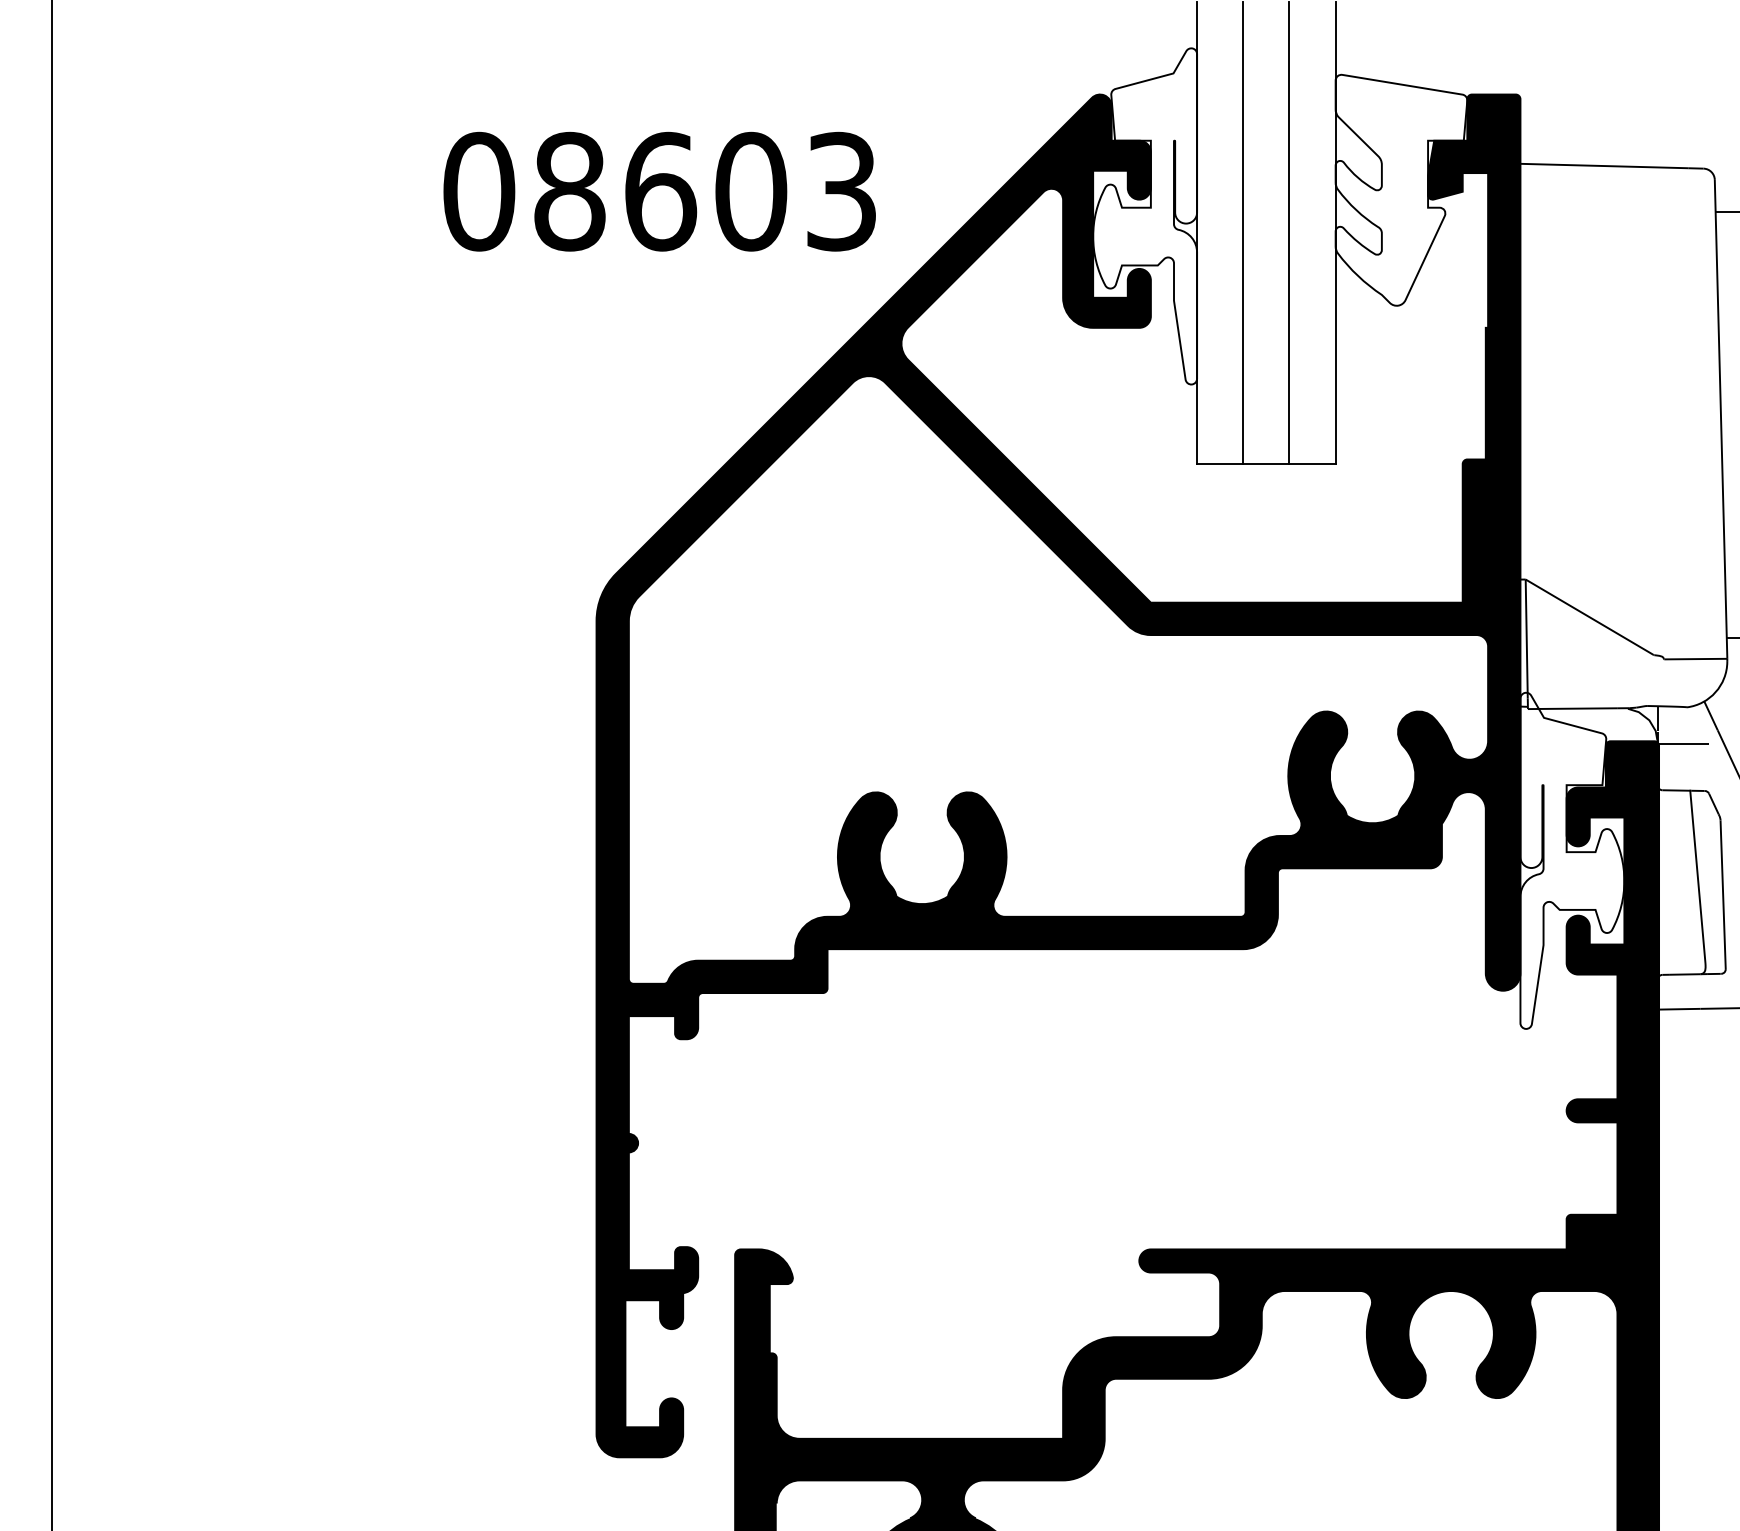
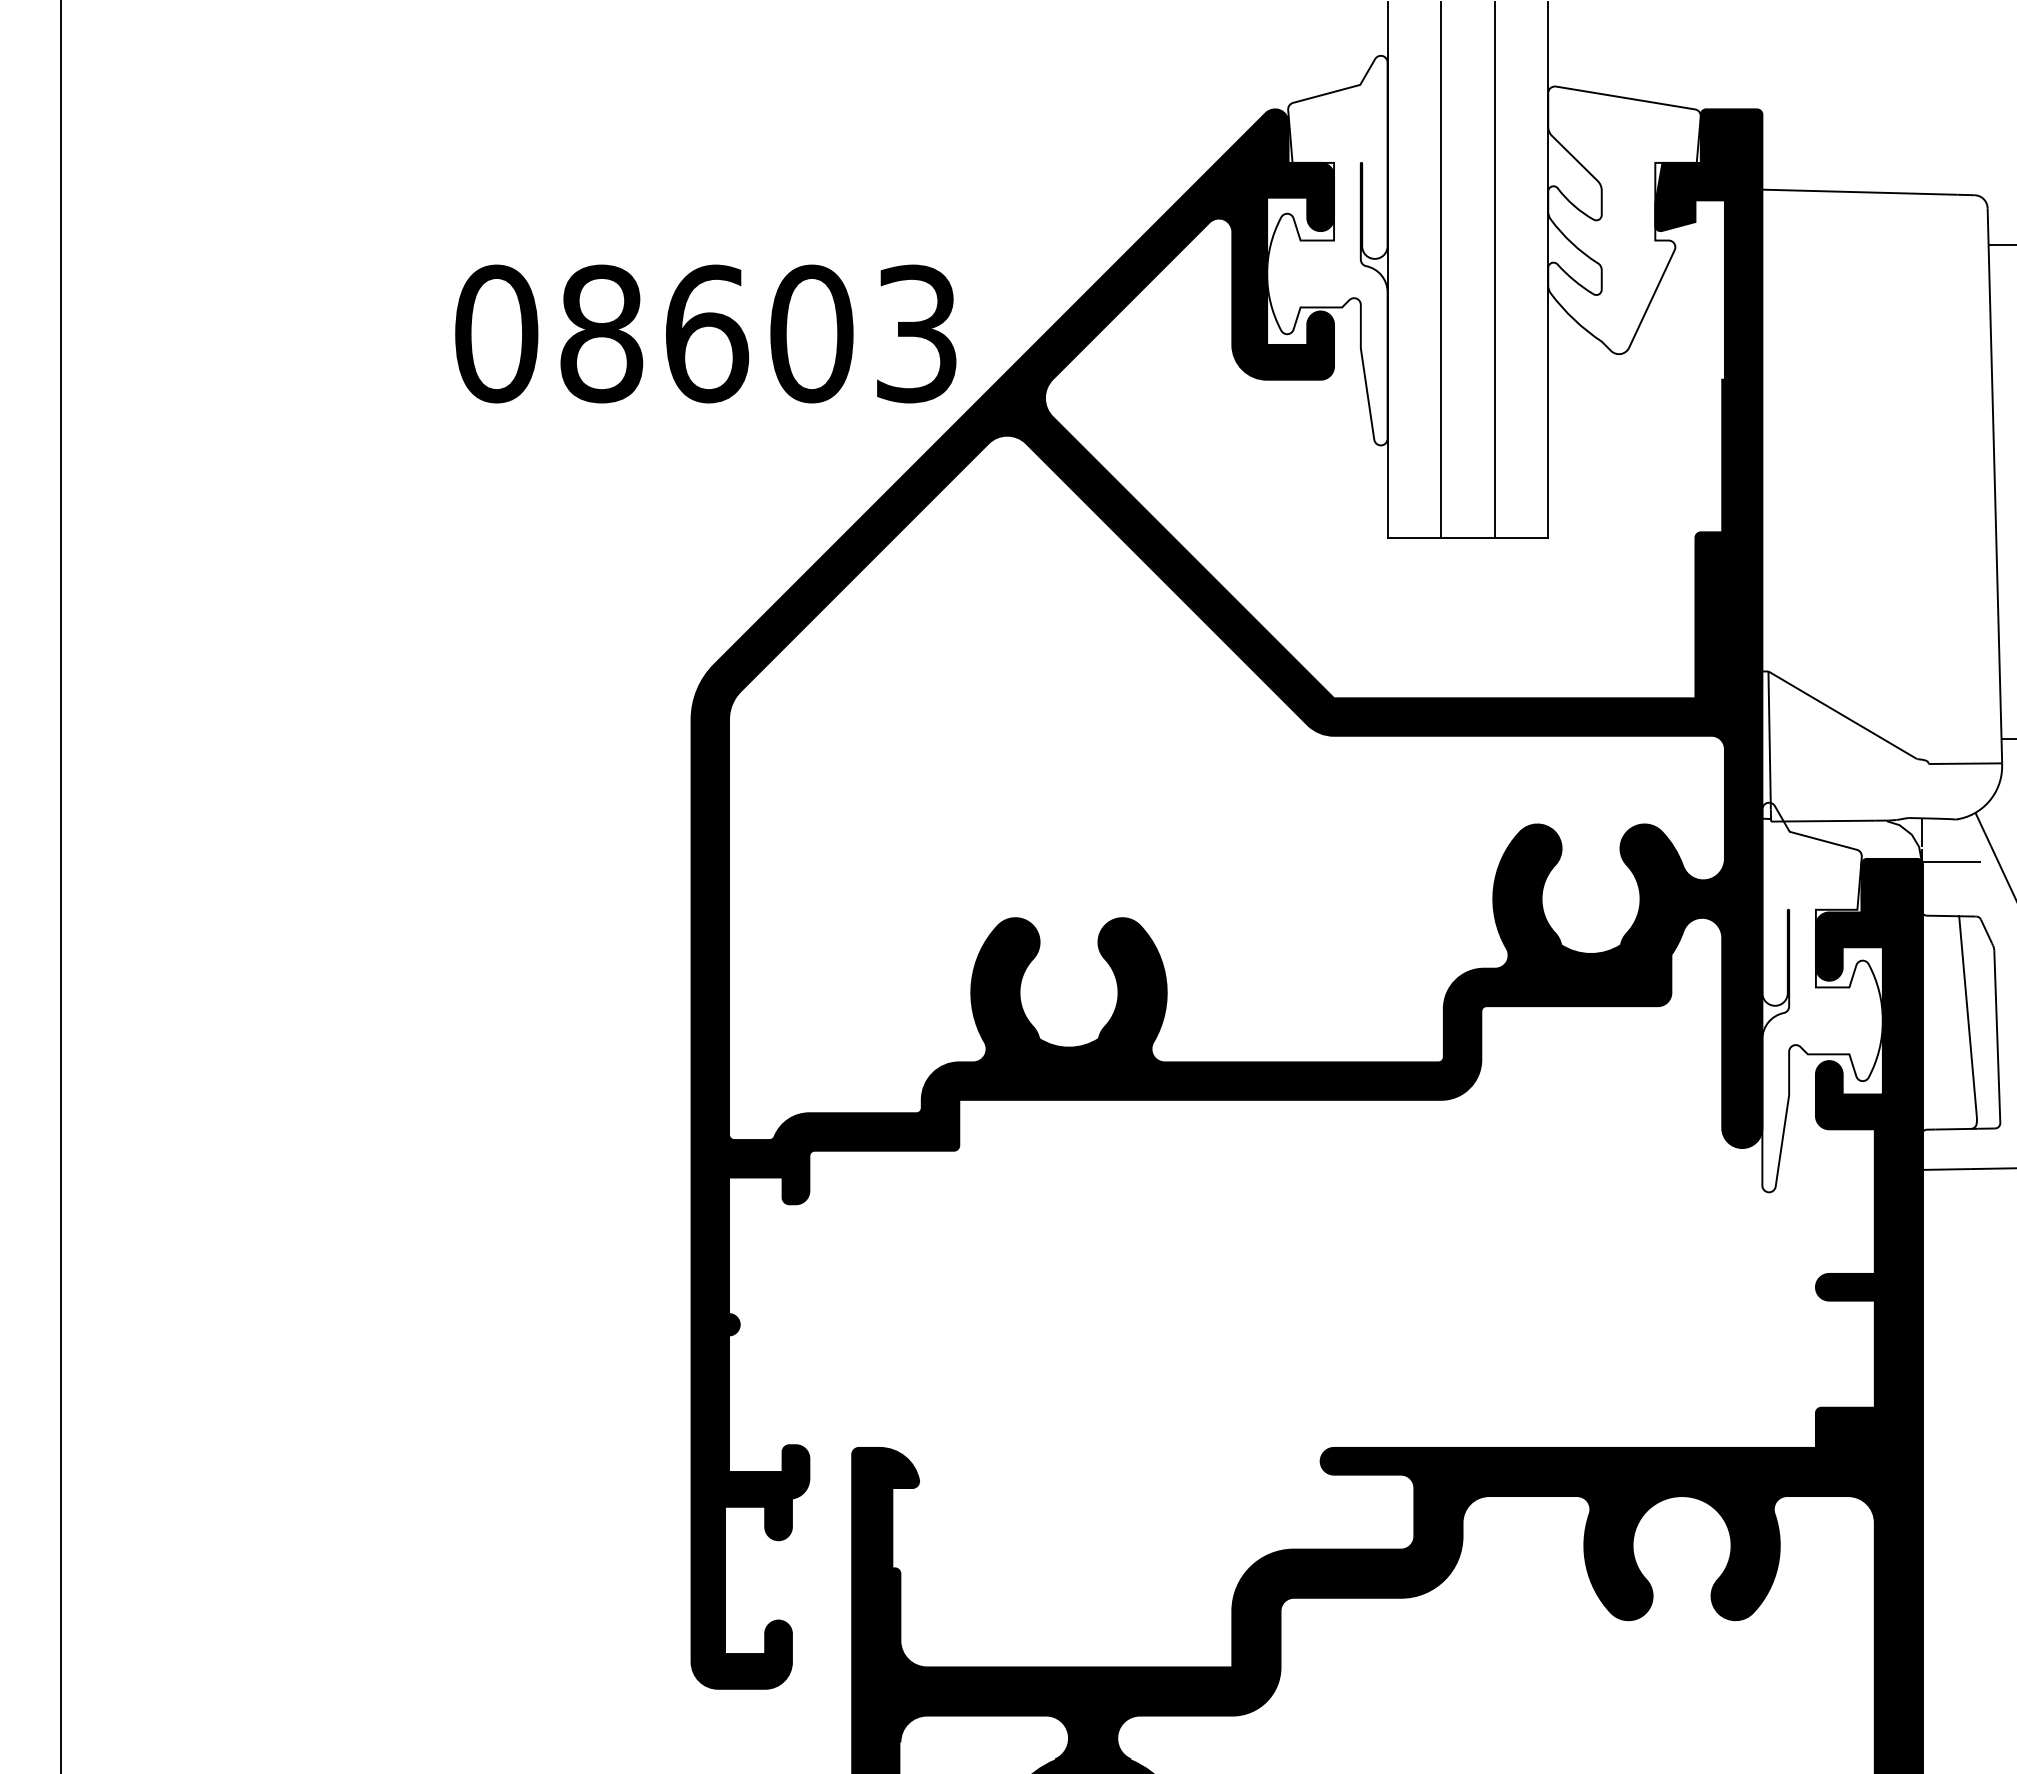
text: (659, 191) -> (705, 333), moved

